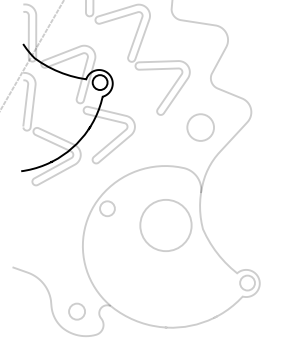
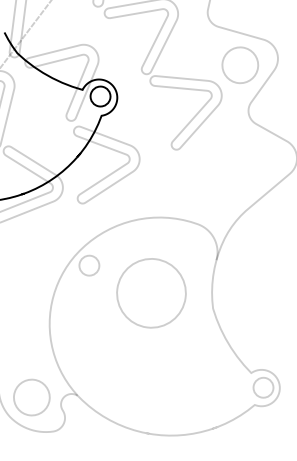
circle: (200, 127) -> (240, 65), moved
circle: (165, 225) -> (150, 293), moved
circle: (76, 311) -> (31, 397), size x1.67

